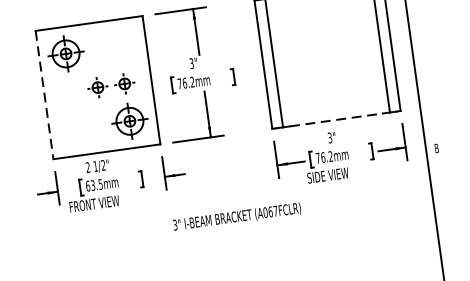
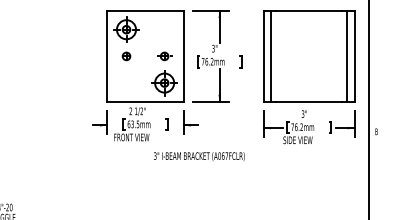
part: (97, 87) -> (126, 56), moved
line: (44, 95) -> (107, 56), dashed -> solid
line: (336, 120) -> (309, 102), dashed -> solid
text: (237, 217) -> (199, 156), moved

